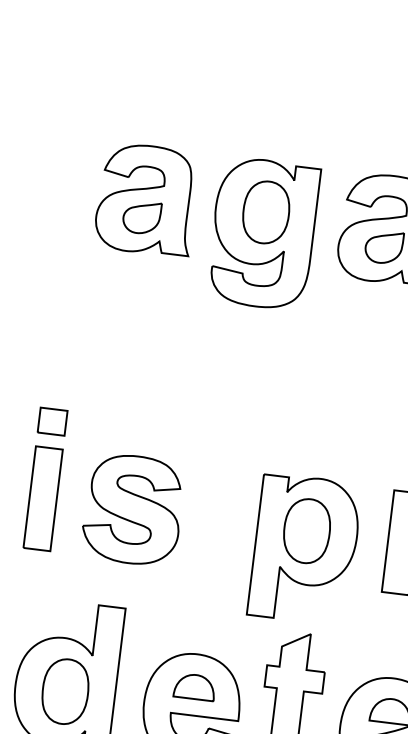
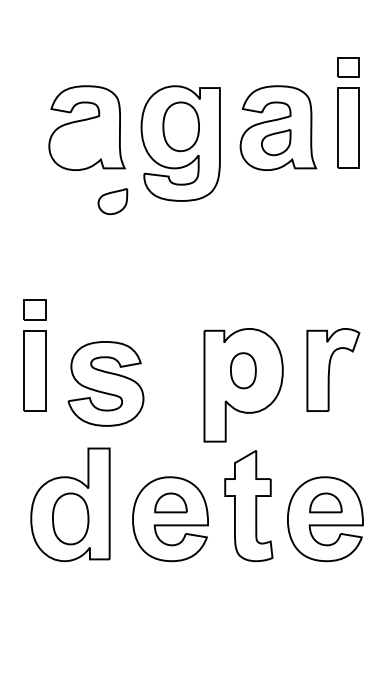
part: (141, 217) -> (112, 201), moved
part: (132, 509) -> (105, 383), moved
part: (307, 530) -> (243, 370), size x0.7

